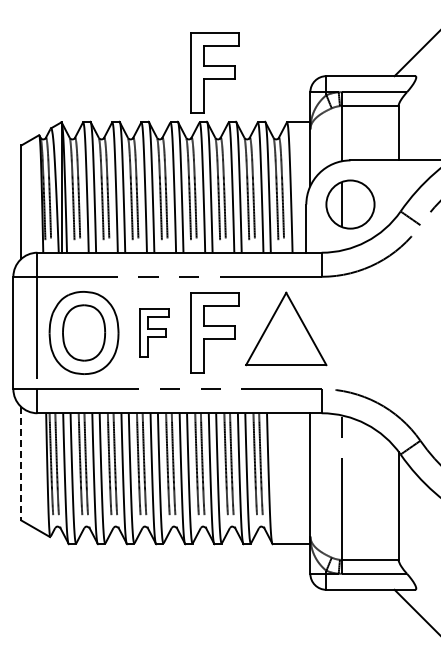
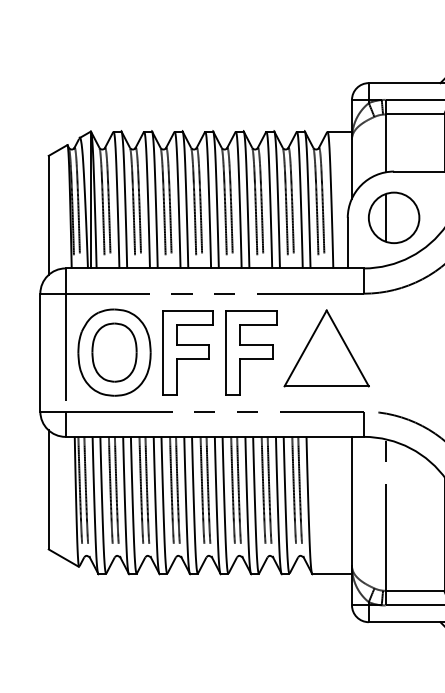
part: (214, 72) -> (251, 79), removed
part: (153, 332) -> (187, 352), size x1.67
line: (21, 463) -> (48, 489), dashed -> solid

